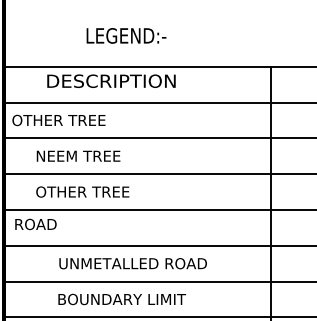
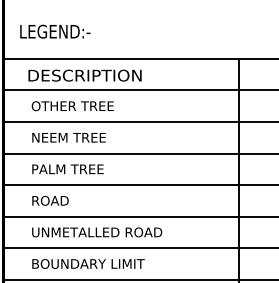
text: (126, 35) -> (55, 31), moved
text: (110, 81) -> (84, 75), moved
text: (58, 120) -> (72, 106), moved
text: (82, 192) -> (72, 169), OTHER TREE -> PALM TREE
text: (35, 224) -> (50, 200), moved
text: (133, 263) -> (97, 232), moved
text: (122, 298) -> (88, 263), moved

